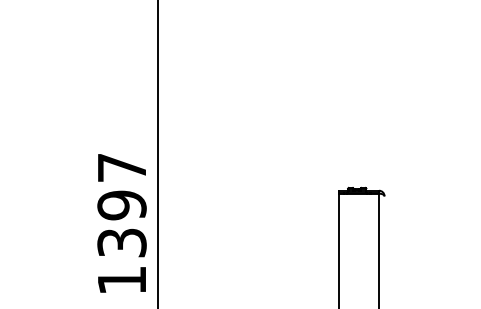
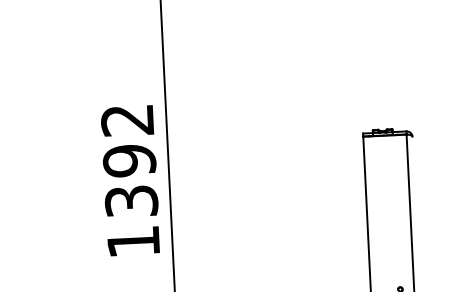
text: (121, 168) -> (127, 121), 1397 -> 1392

